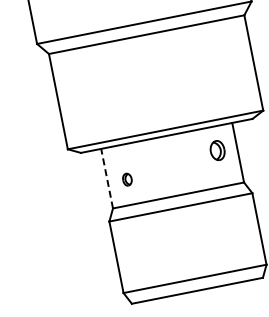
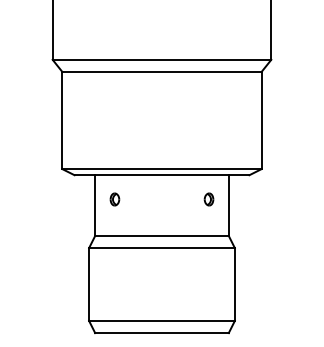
part: (217, 150) -> (208, 199), size x0.62
line: (107, 178) -> (95, 205), dashed -> solid
part: (126, 179) -> (114, 199), moved

